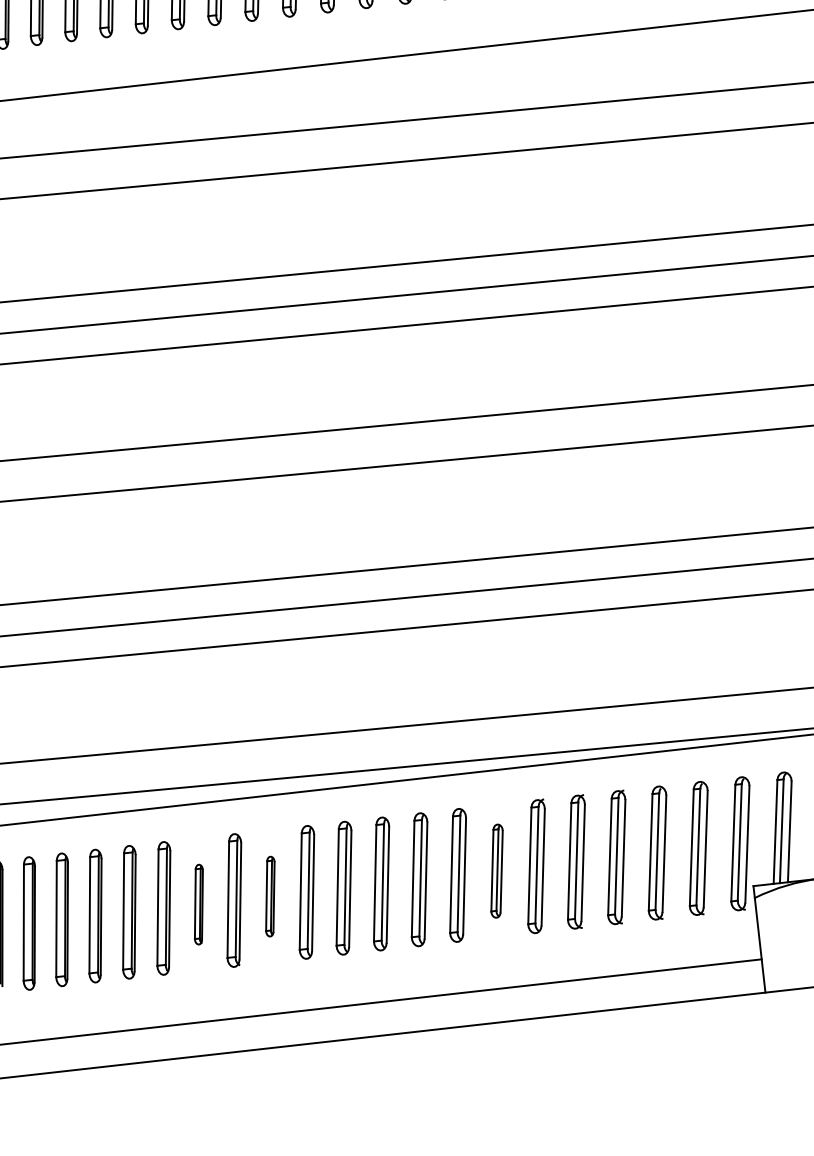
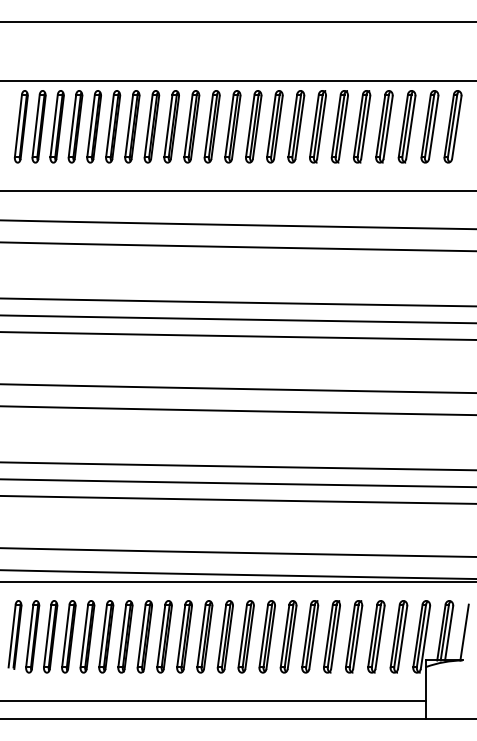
part: (496, 870) -> (288, 636), size x1.43
part: (270, 895) -> (164, 636), size x1.67
part: (198, 903) -> (125, 636), size x1.67

